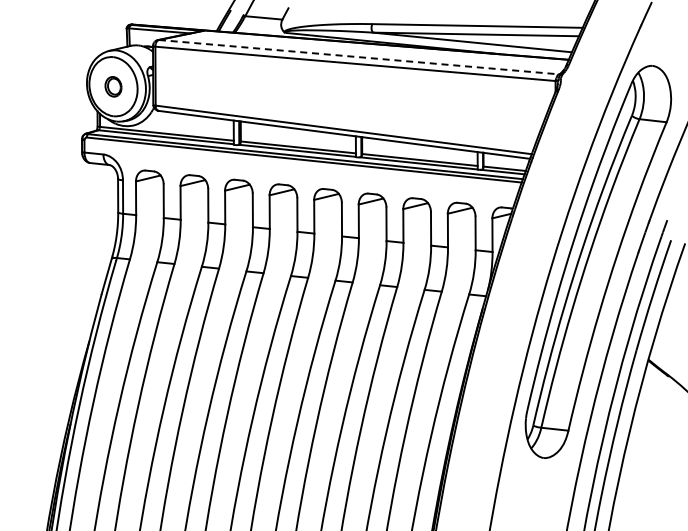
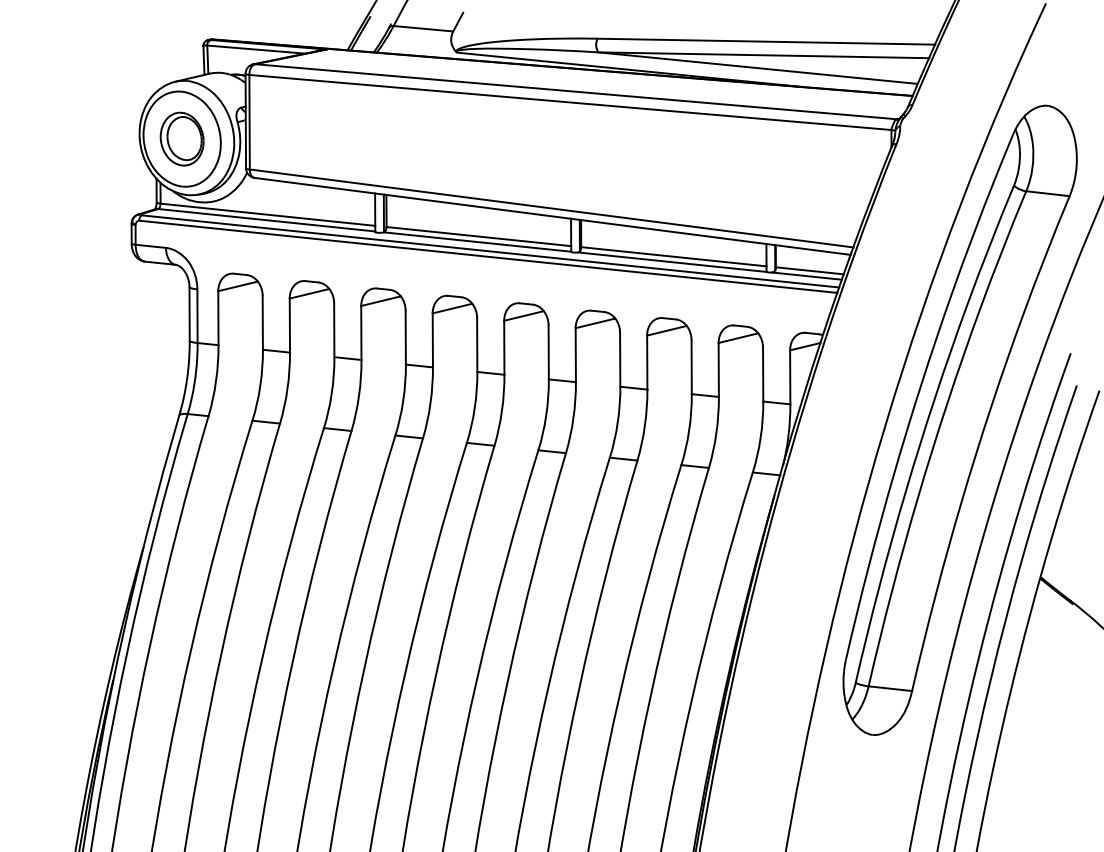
line: (359, 57) -> (576, 92), dashed -> solid
part: (113, 86) -> (182, 138), size x1.67

